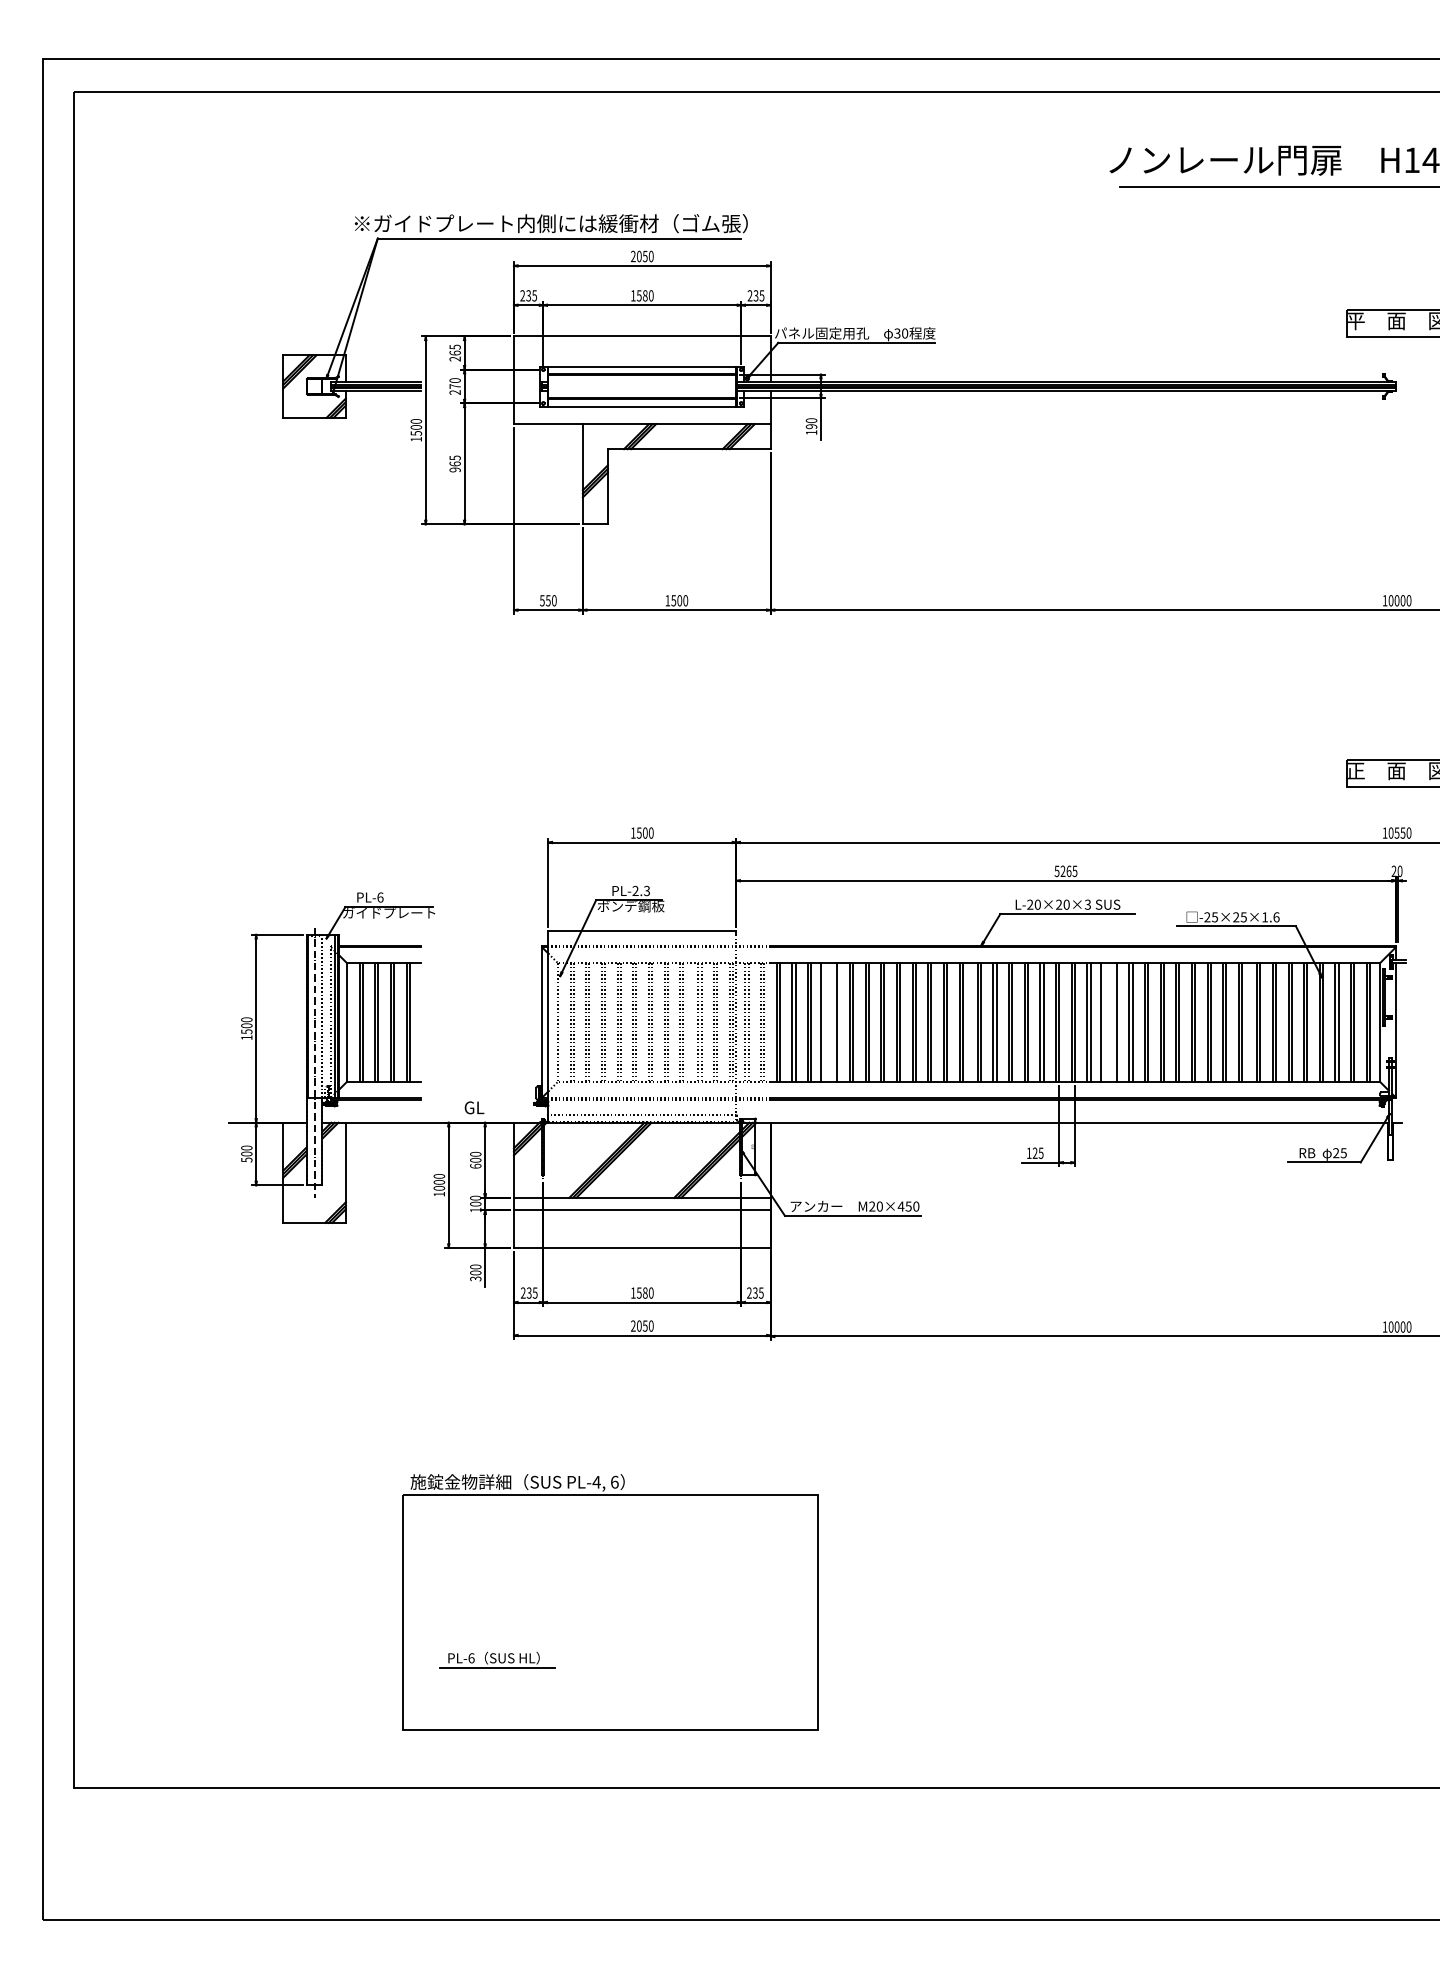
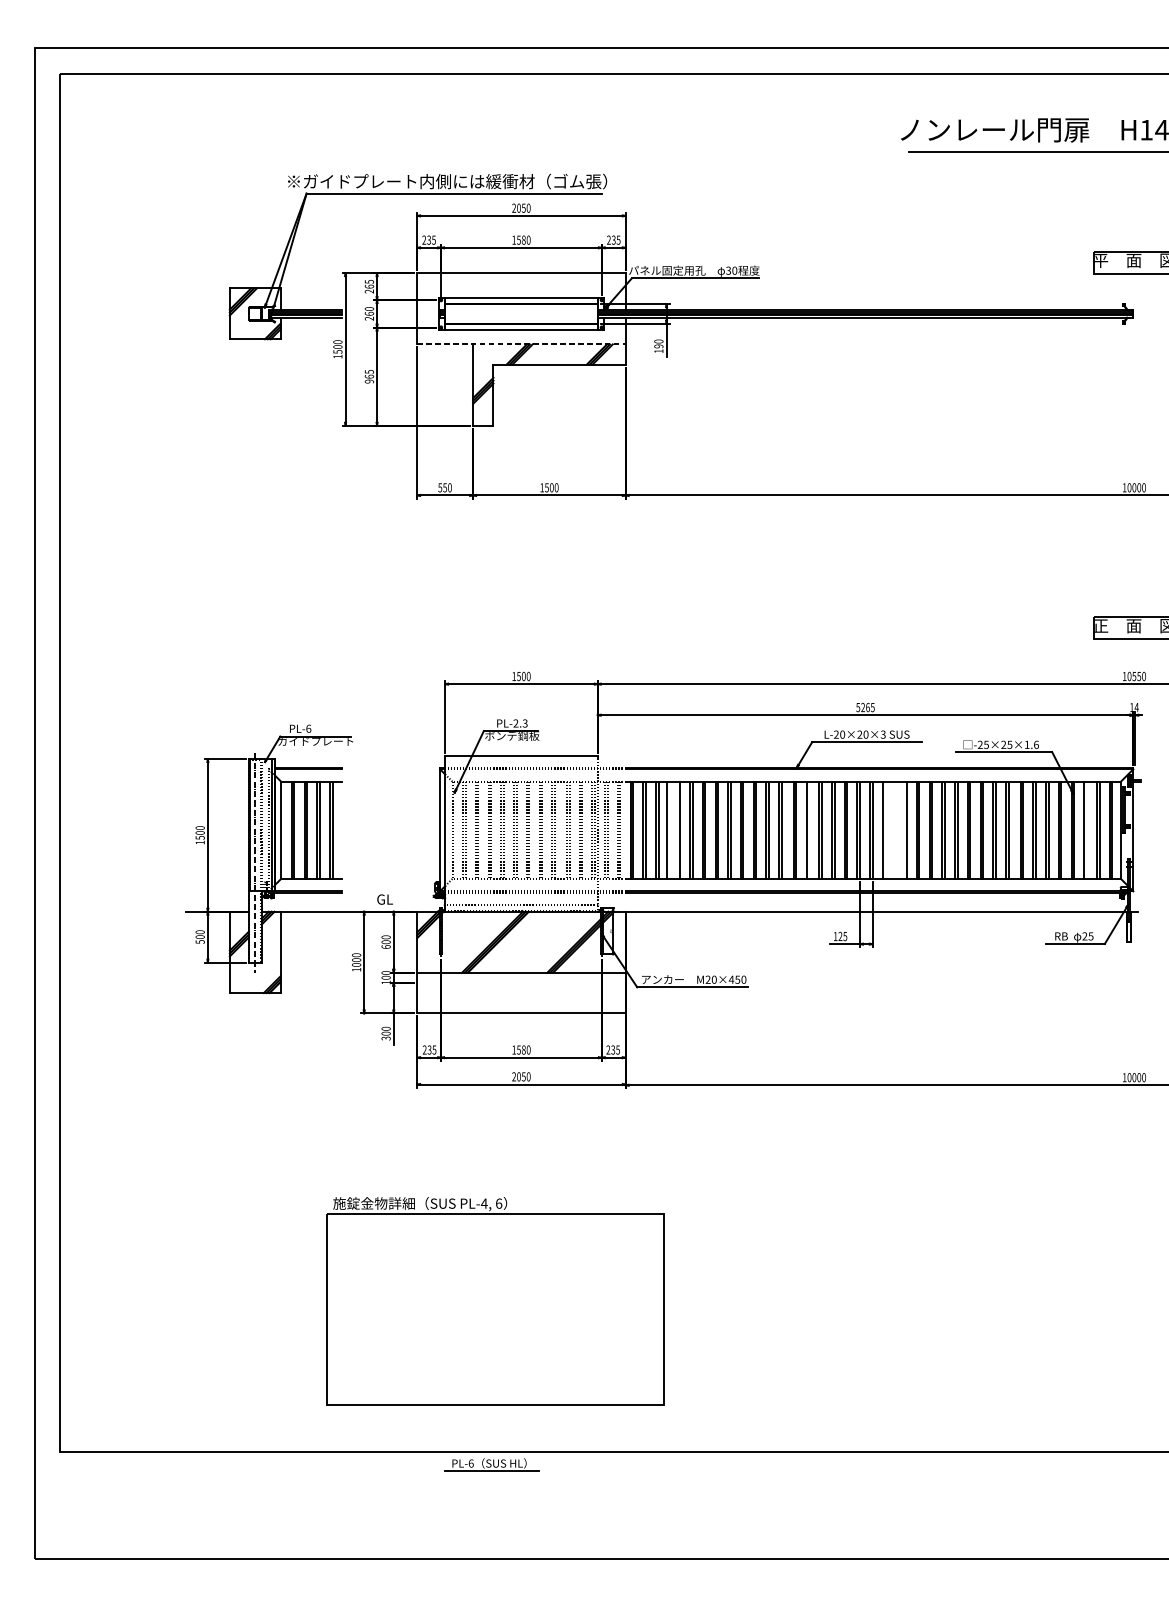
text: (454, 386) -> (368, 313), 270 -> 260
line: (642, 424) -> (521, 344), solid -> dashed
text: (1396, 871) -> (1133, 707), 20 -> 14
line: (996, 1022) -> (809, 830), removed
line: (1090, 1022) -> (885, 830), removed
line: (1100, 1022) -> (893, 830), removed
line: (1338, 1022) -> (1086, 830), removed
line: (641, 1210) -> (520, 982), removed
part: (497, 1659) -> (492, 1464), moved

